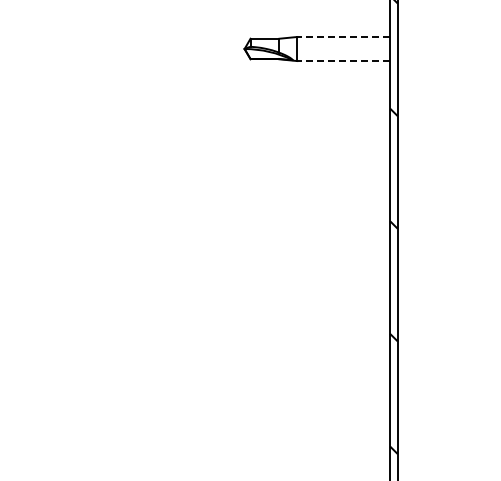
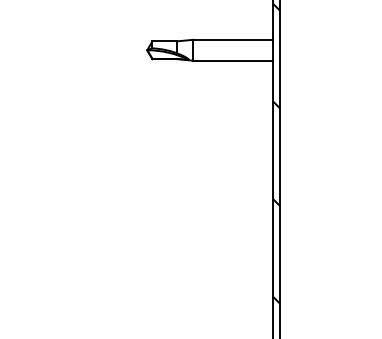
line: (343, 36) -> (233, 39), dashed -> solid
line: (343, 61) -> (233, 61), dashed -> solid

